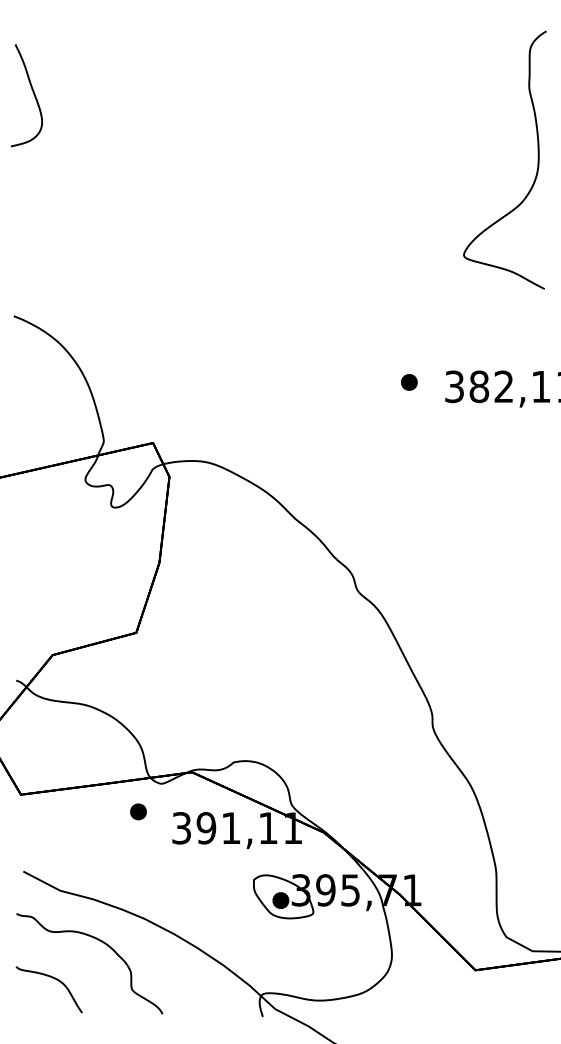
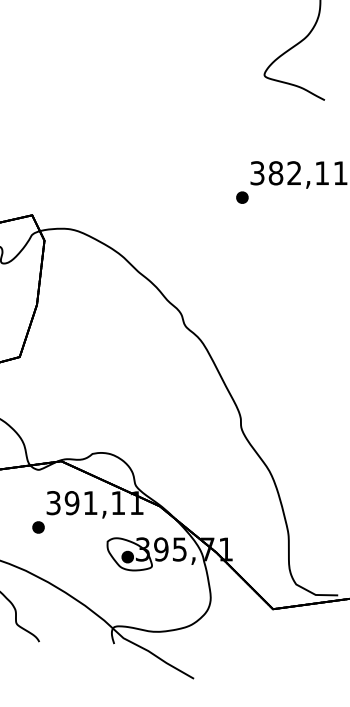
part: (409, 382) -> (242, 197), moved
part: (138, 811) -> (38, 527), moved

